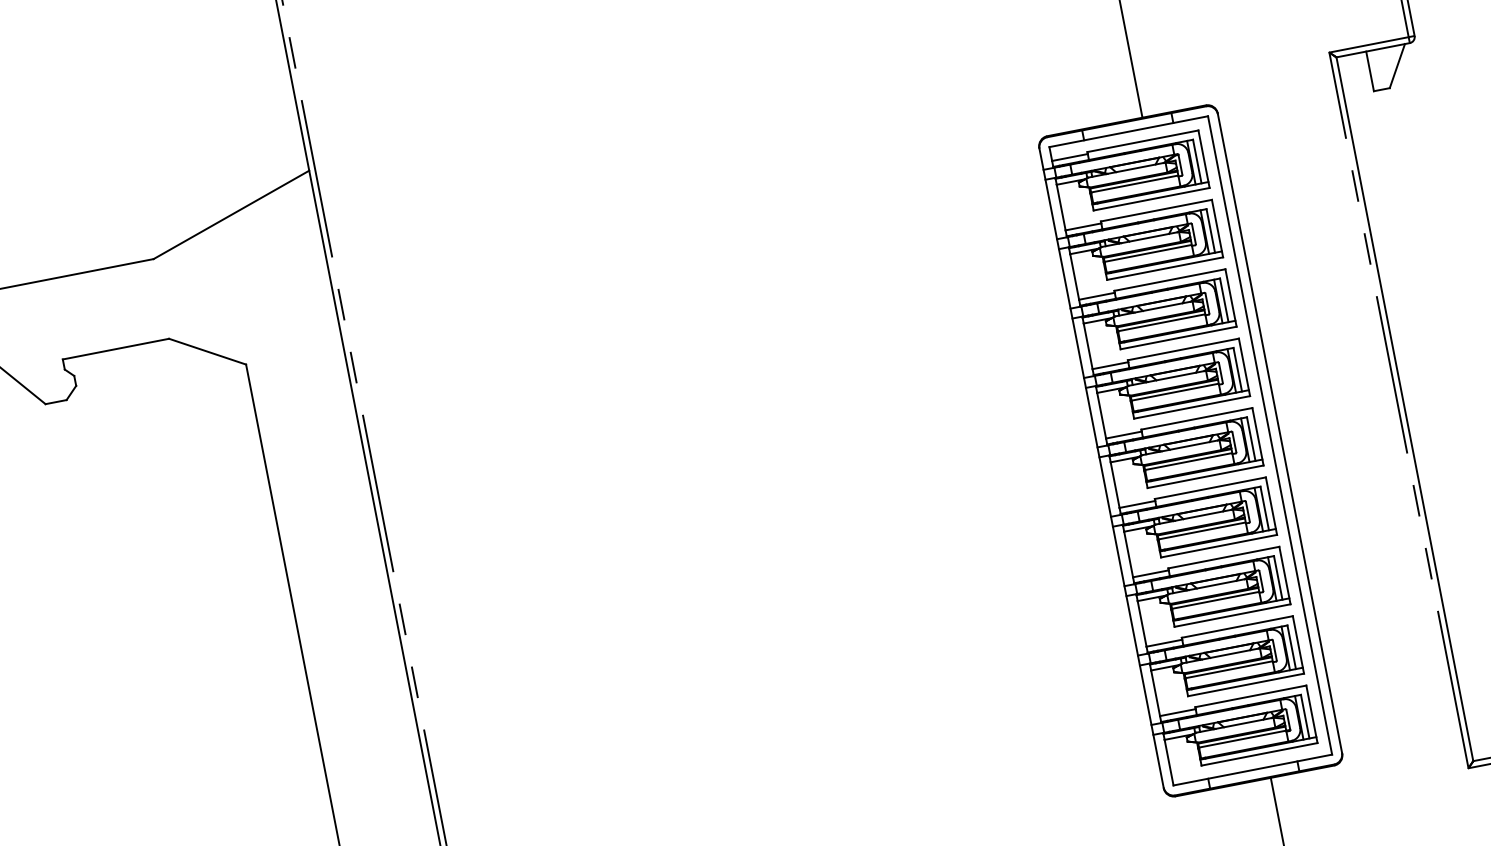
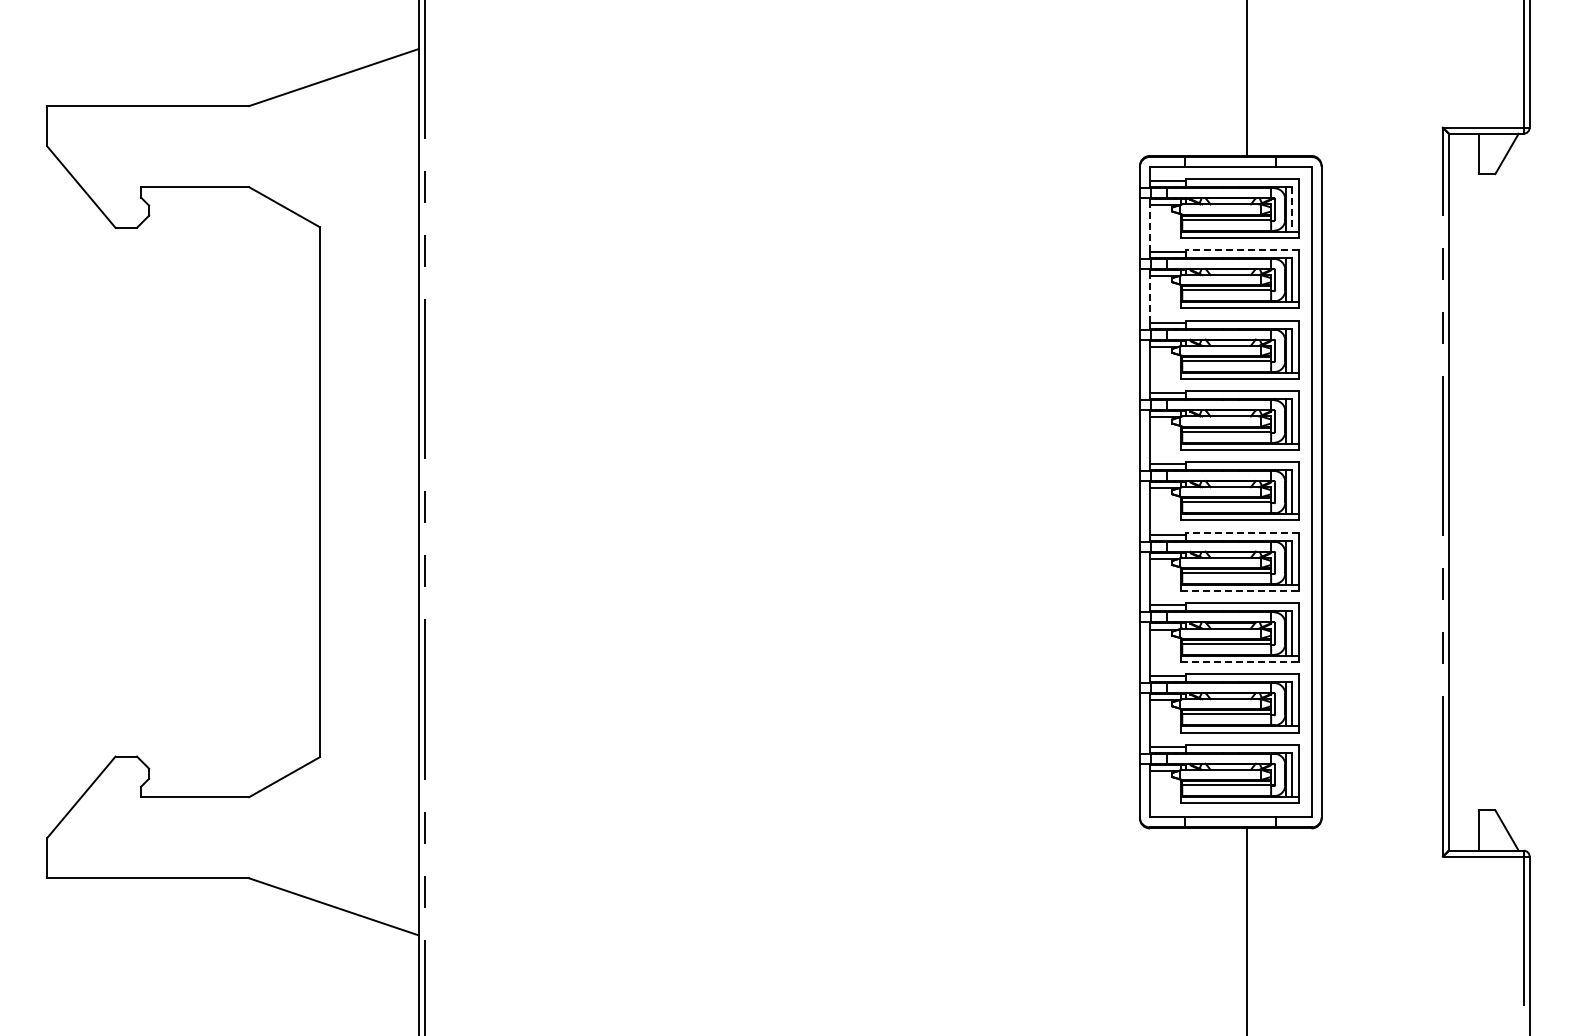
line: (1197, 161) -> (1292, 209), solid -> dashed
line: (1061, 207) -> (1150, 228), solid -> dashed
line: (1155, 210) -> (1242, 249), solid -> dashed
line: (1075, 276) -> (1150, 298), solid -> dashed
line: (1209, 488) -> (1242, 532), solid -> dashed
line: (1219, 546) -> (1240, 591), solid -> dashed
line: (1232, 615) -> (1240, 661), solid -> dashed

